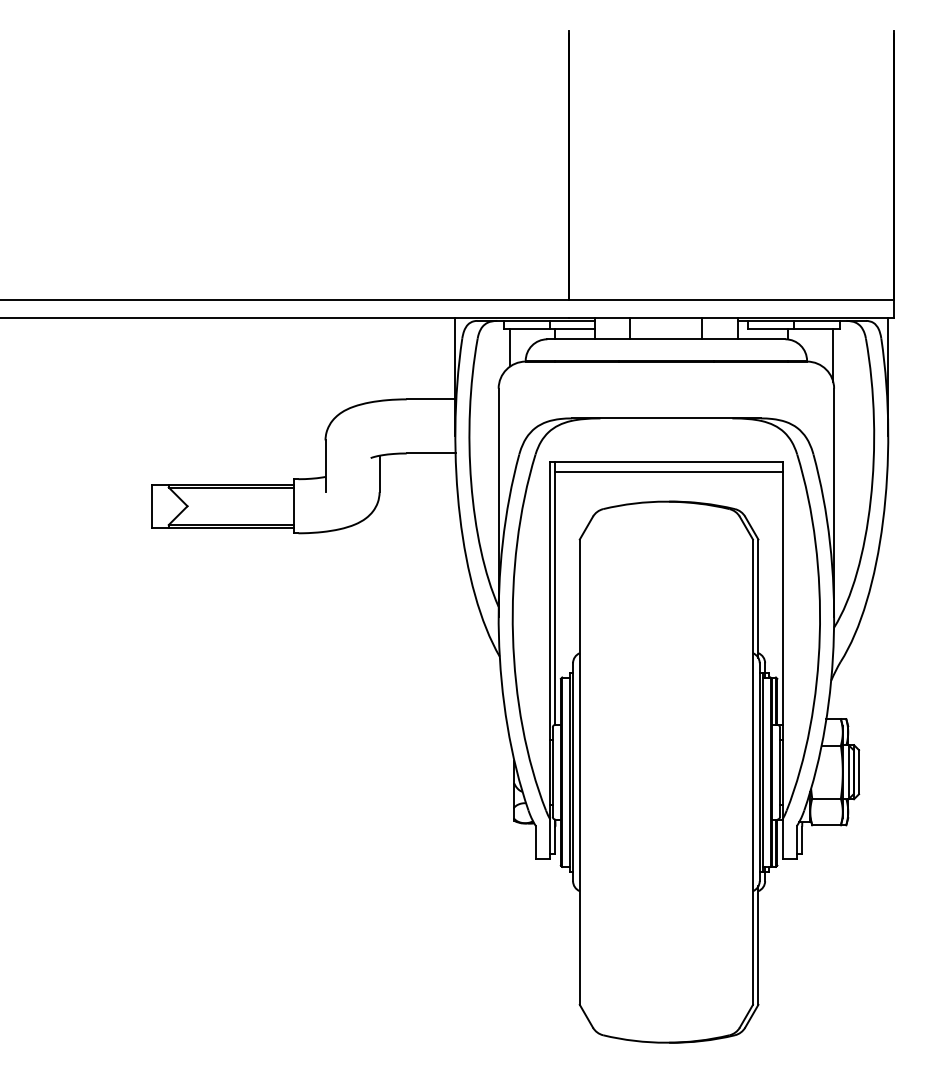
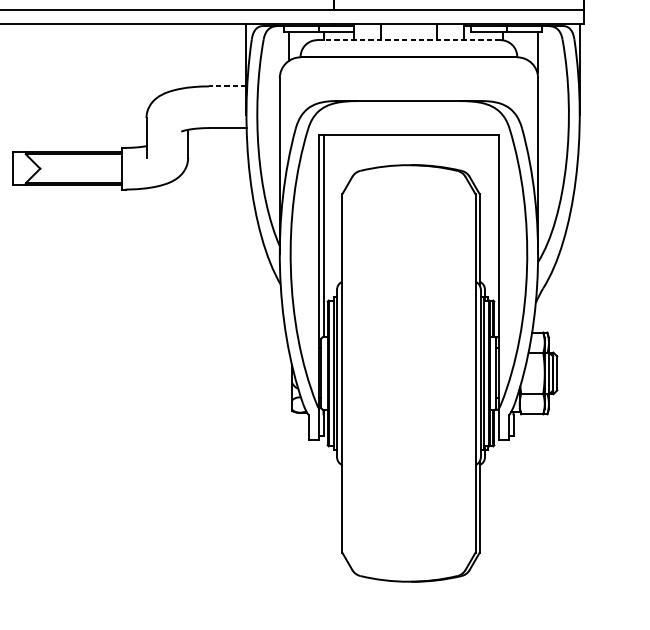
line: (665, 339) -> (408, 40), solid -> dashed
line: (430, 399) -> (227, 86), solid -> dashed
line: (668, 472) -> (410, 142), removed

